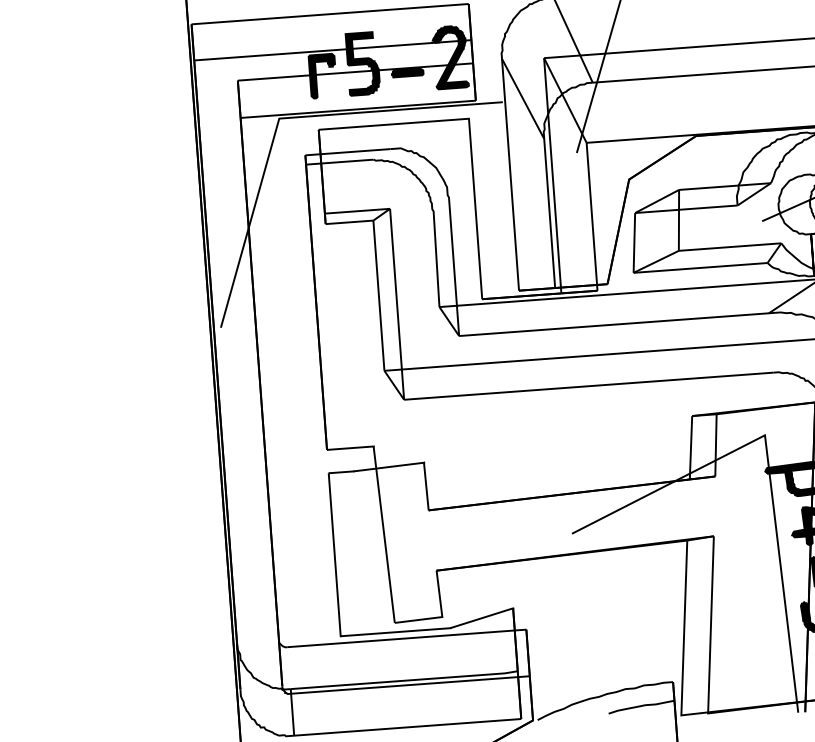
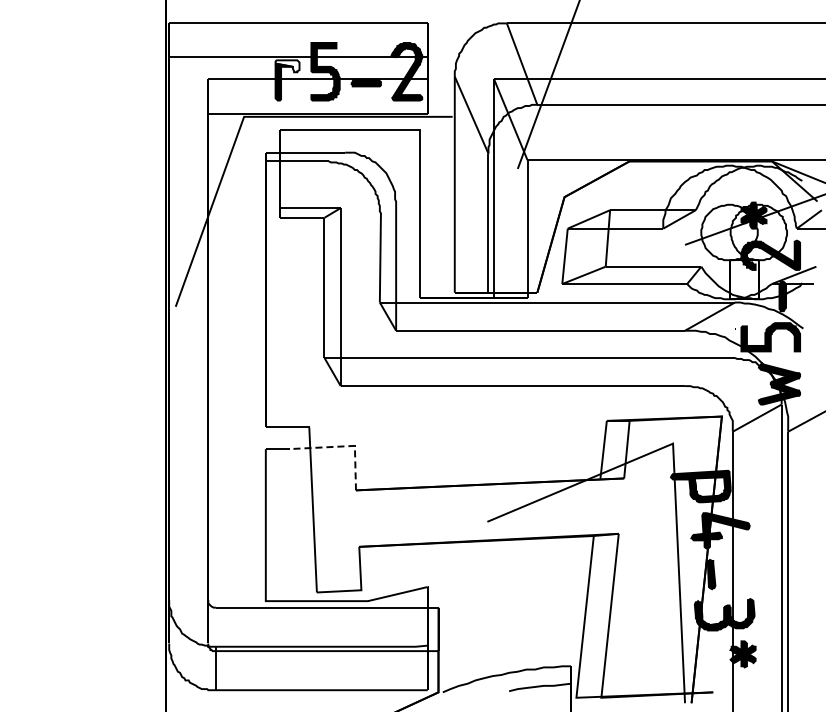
fill: (321, 61) -> (287, 66), removed
line: (412, 464) -> (344, 446), solid -> dashed

